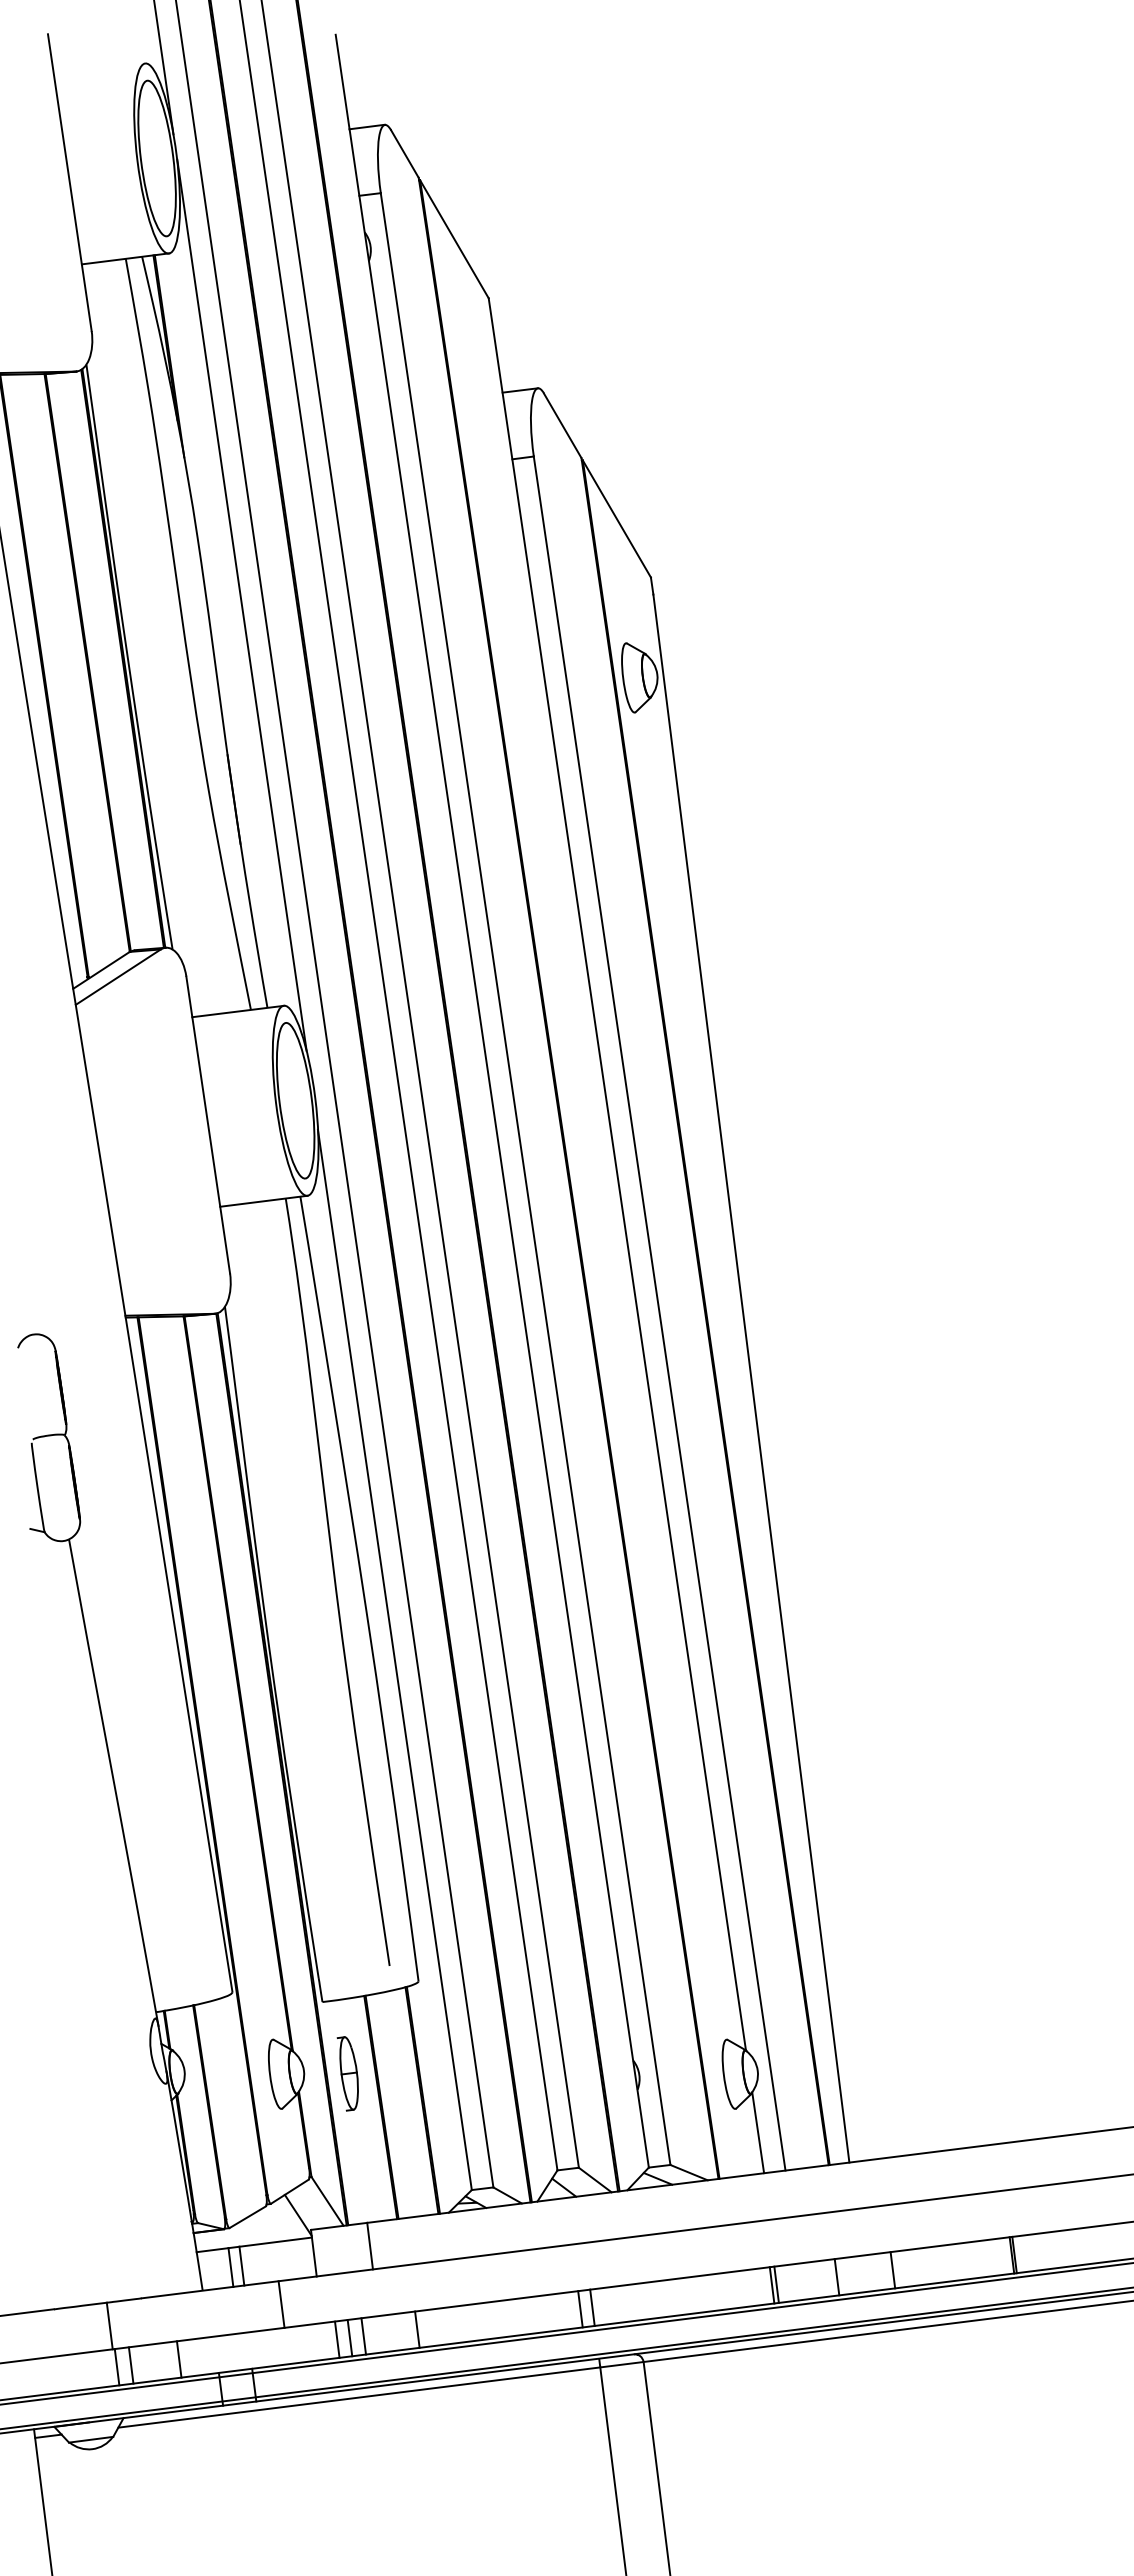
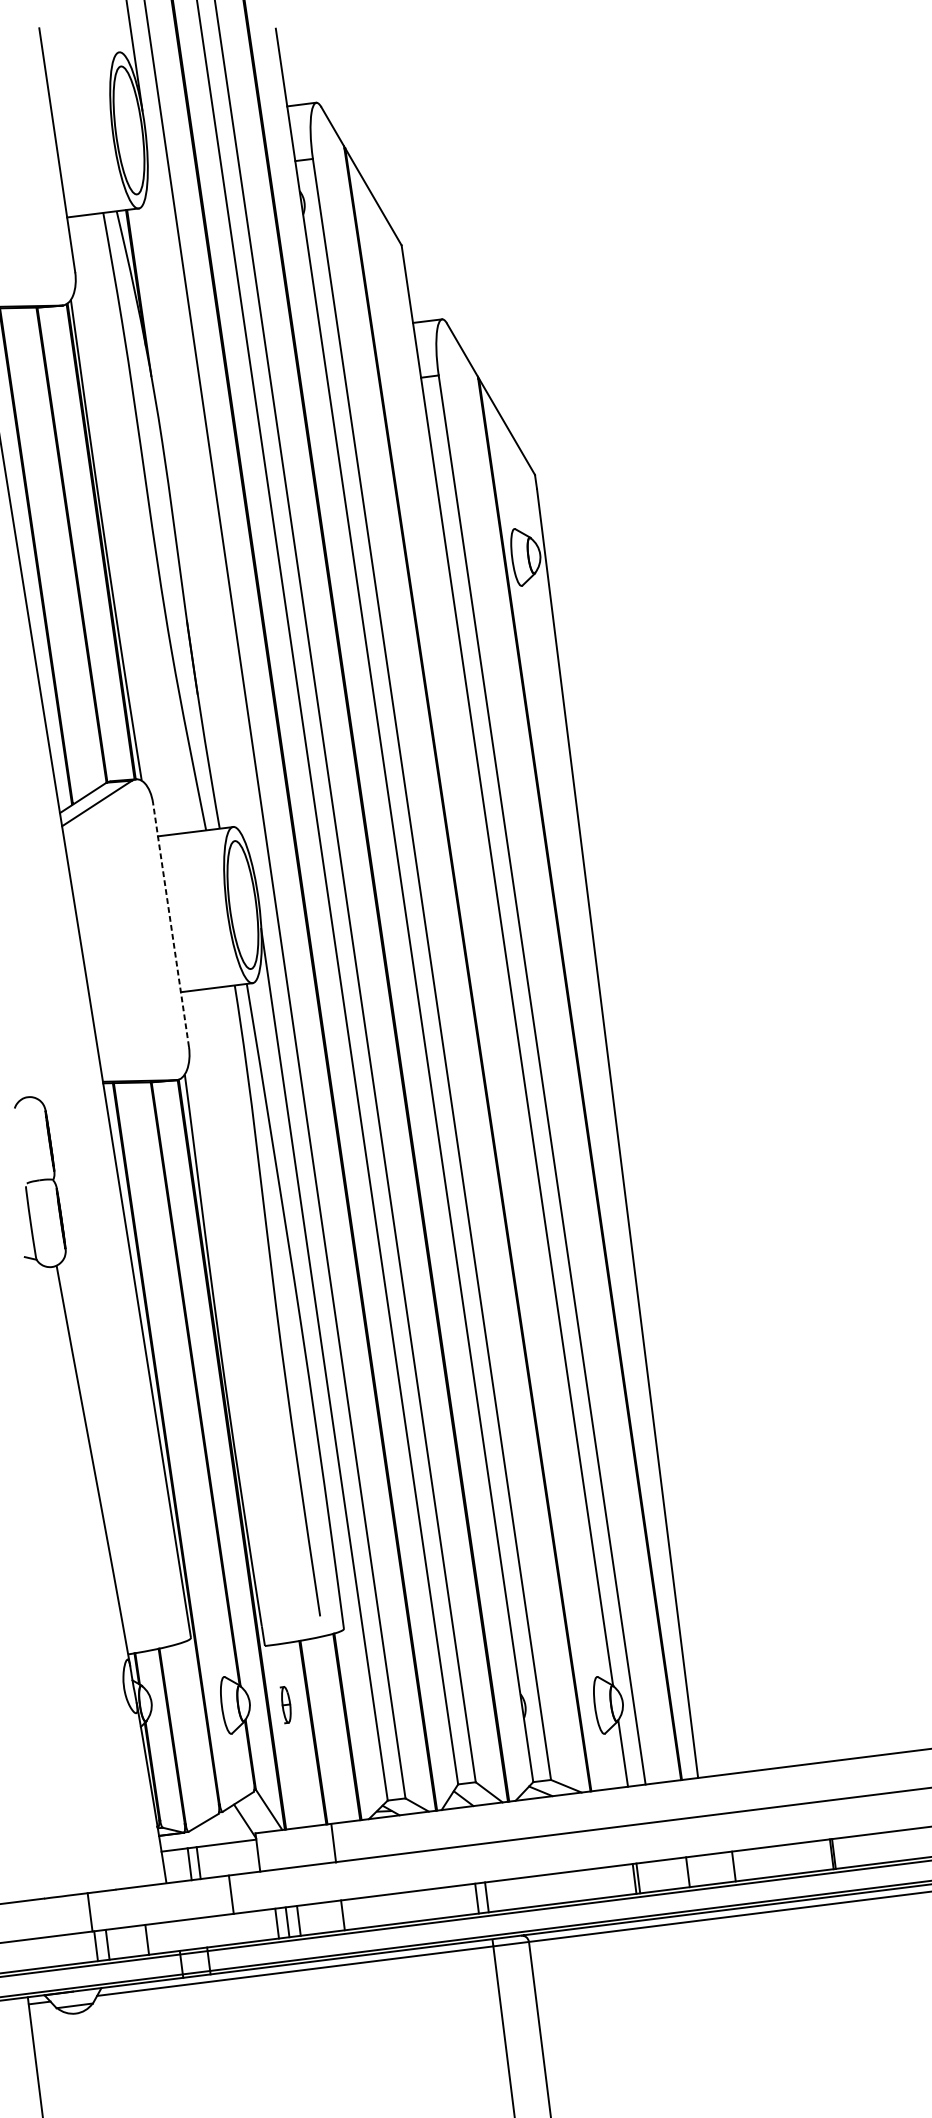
line: (241, 604) -> (198, 497), removed
line: (208, 1125) -> (171, 925), solid -> dashed
part: (347, 2073) -> (285, 1704), size x0.6
line: (369, 2245) -> (333, 1842), moved

